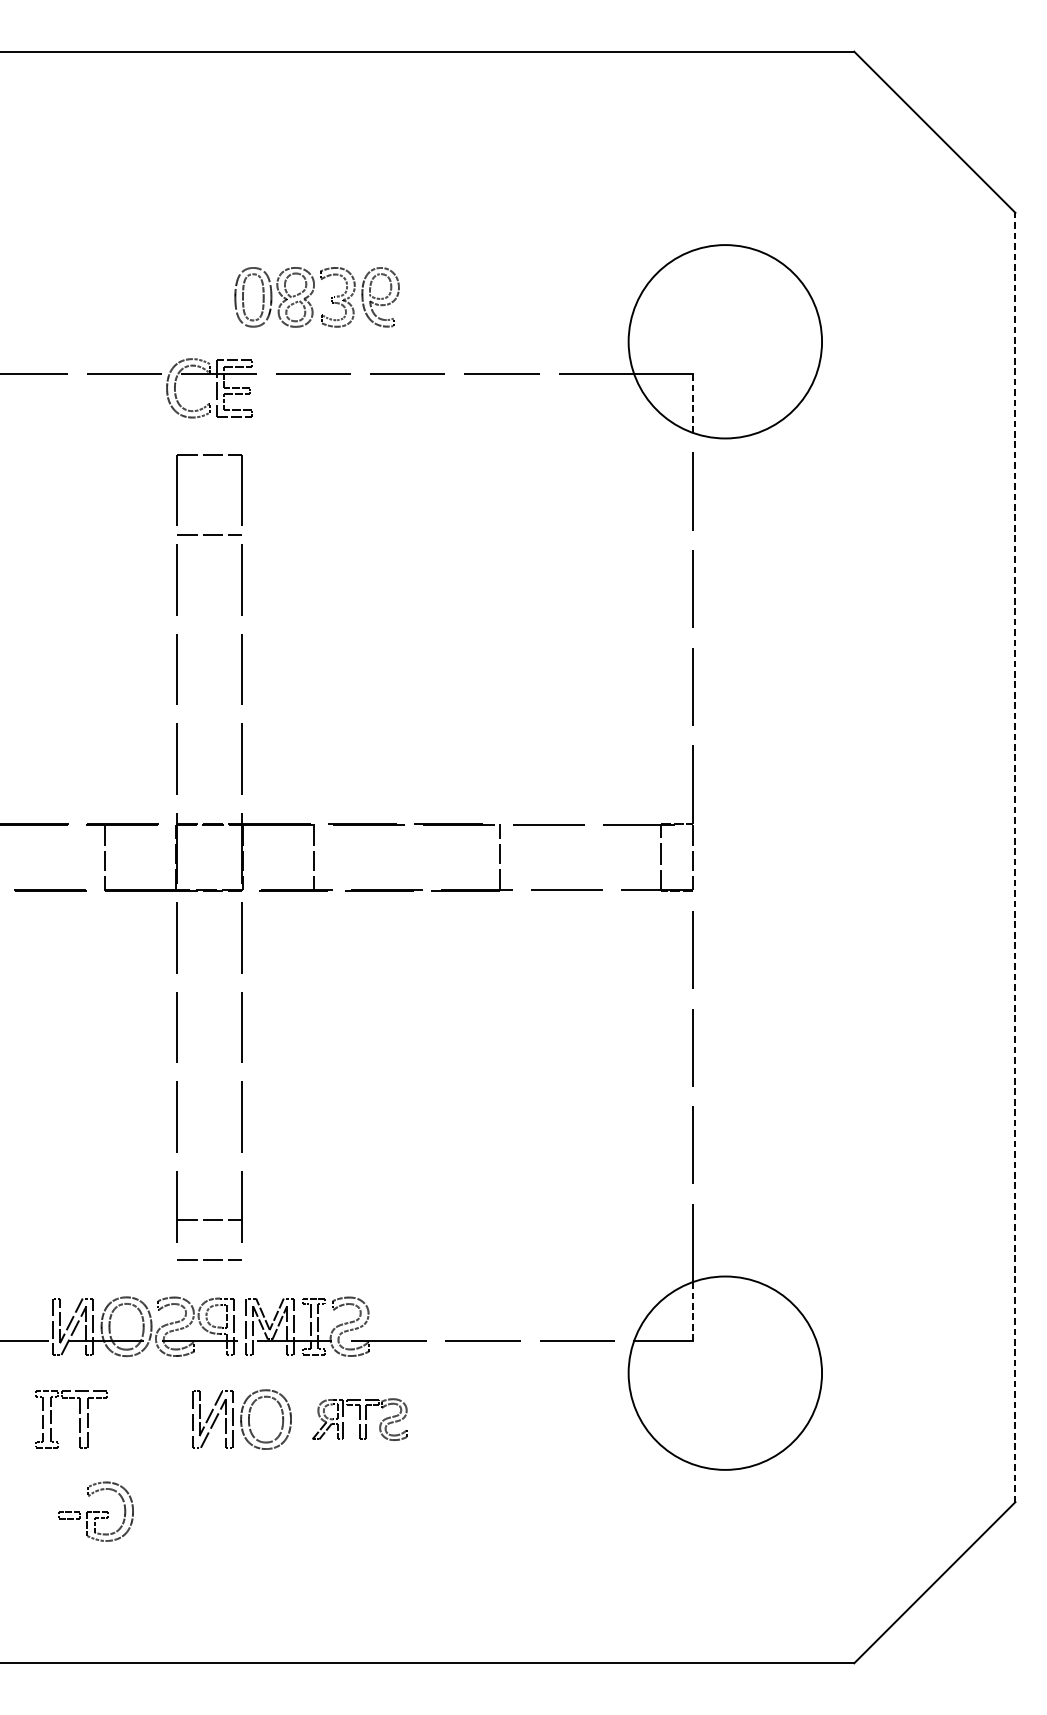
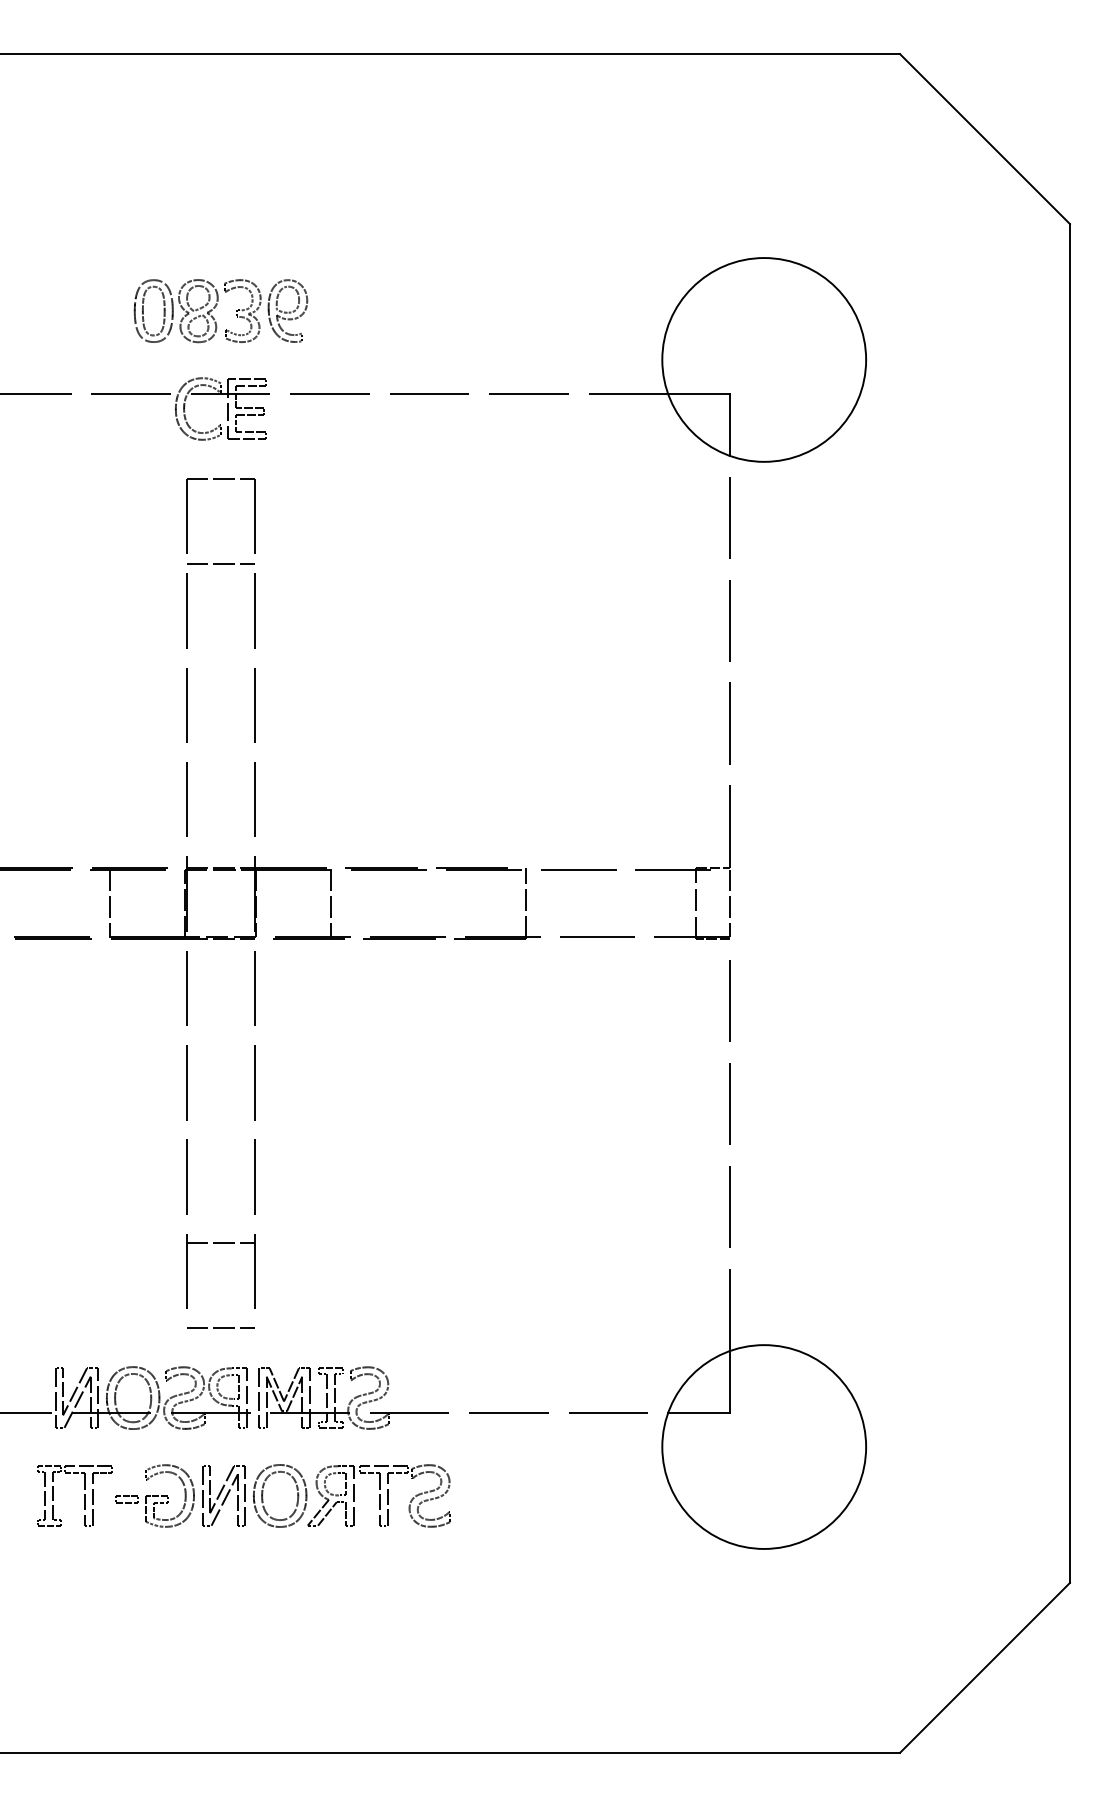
part: (316, 297) -> (220, 311), moved
line: (693, 403) -> (730, 424), dashed -> solid
line: (1014, 857) -> (1069, 903), dashed -> solid
line: (209, 1219) -> (220, 1243), moved
line: (693, 1311) -> (730, 1381), dashed -> solid
part: (359, 1419) -> (378, 1495), size x1.43
part: (95, 1511) -> (154, 1495), moved

